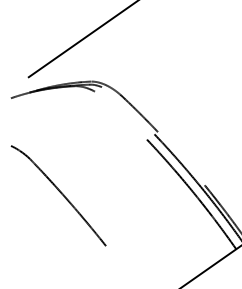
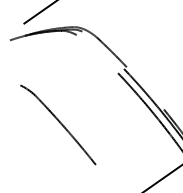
curve: (60, 193) -> (59, 123), moved

